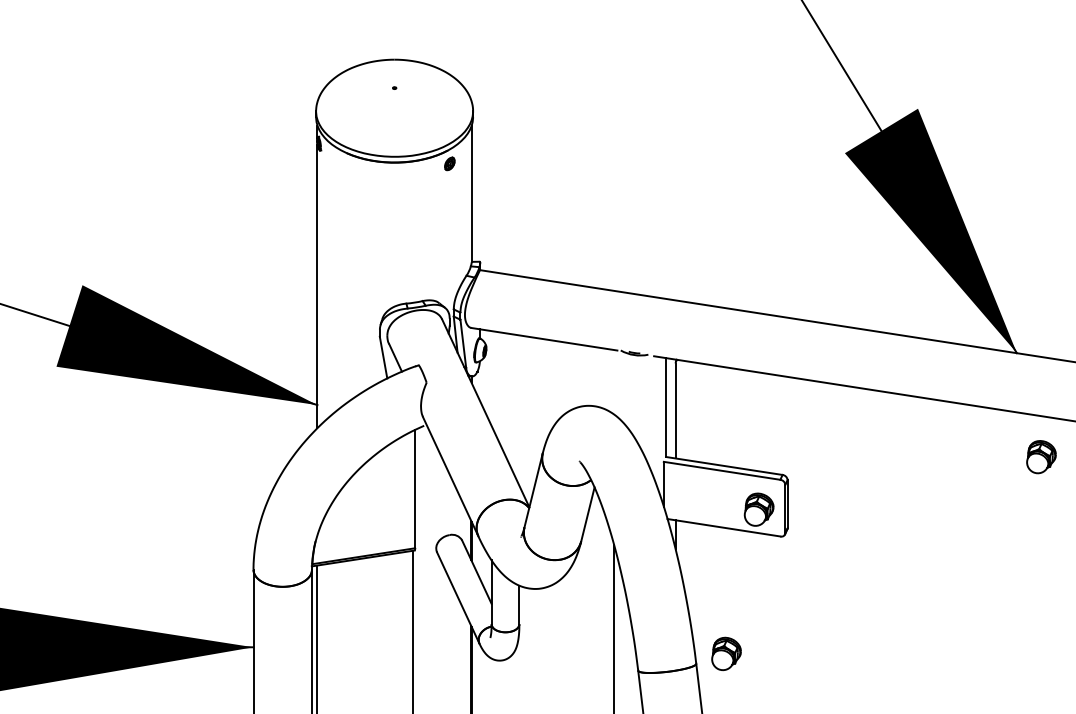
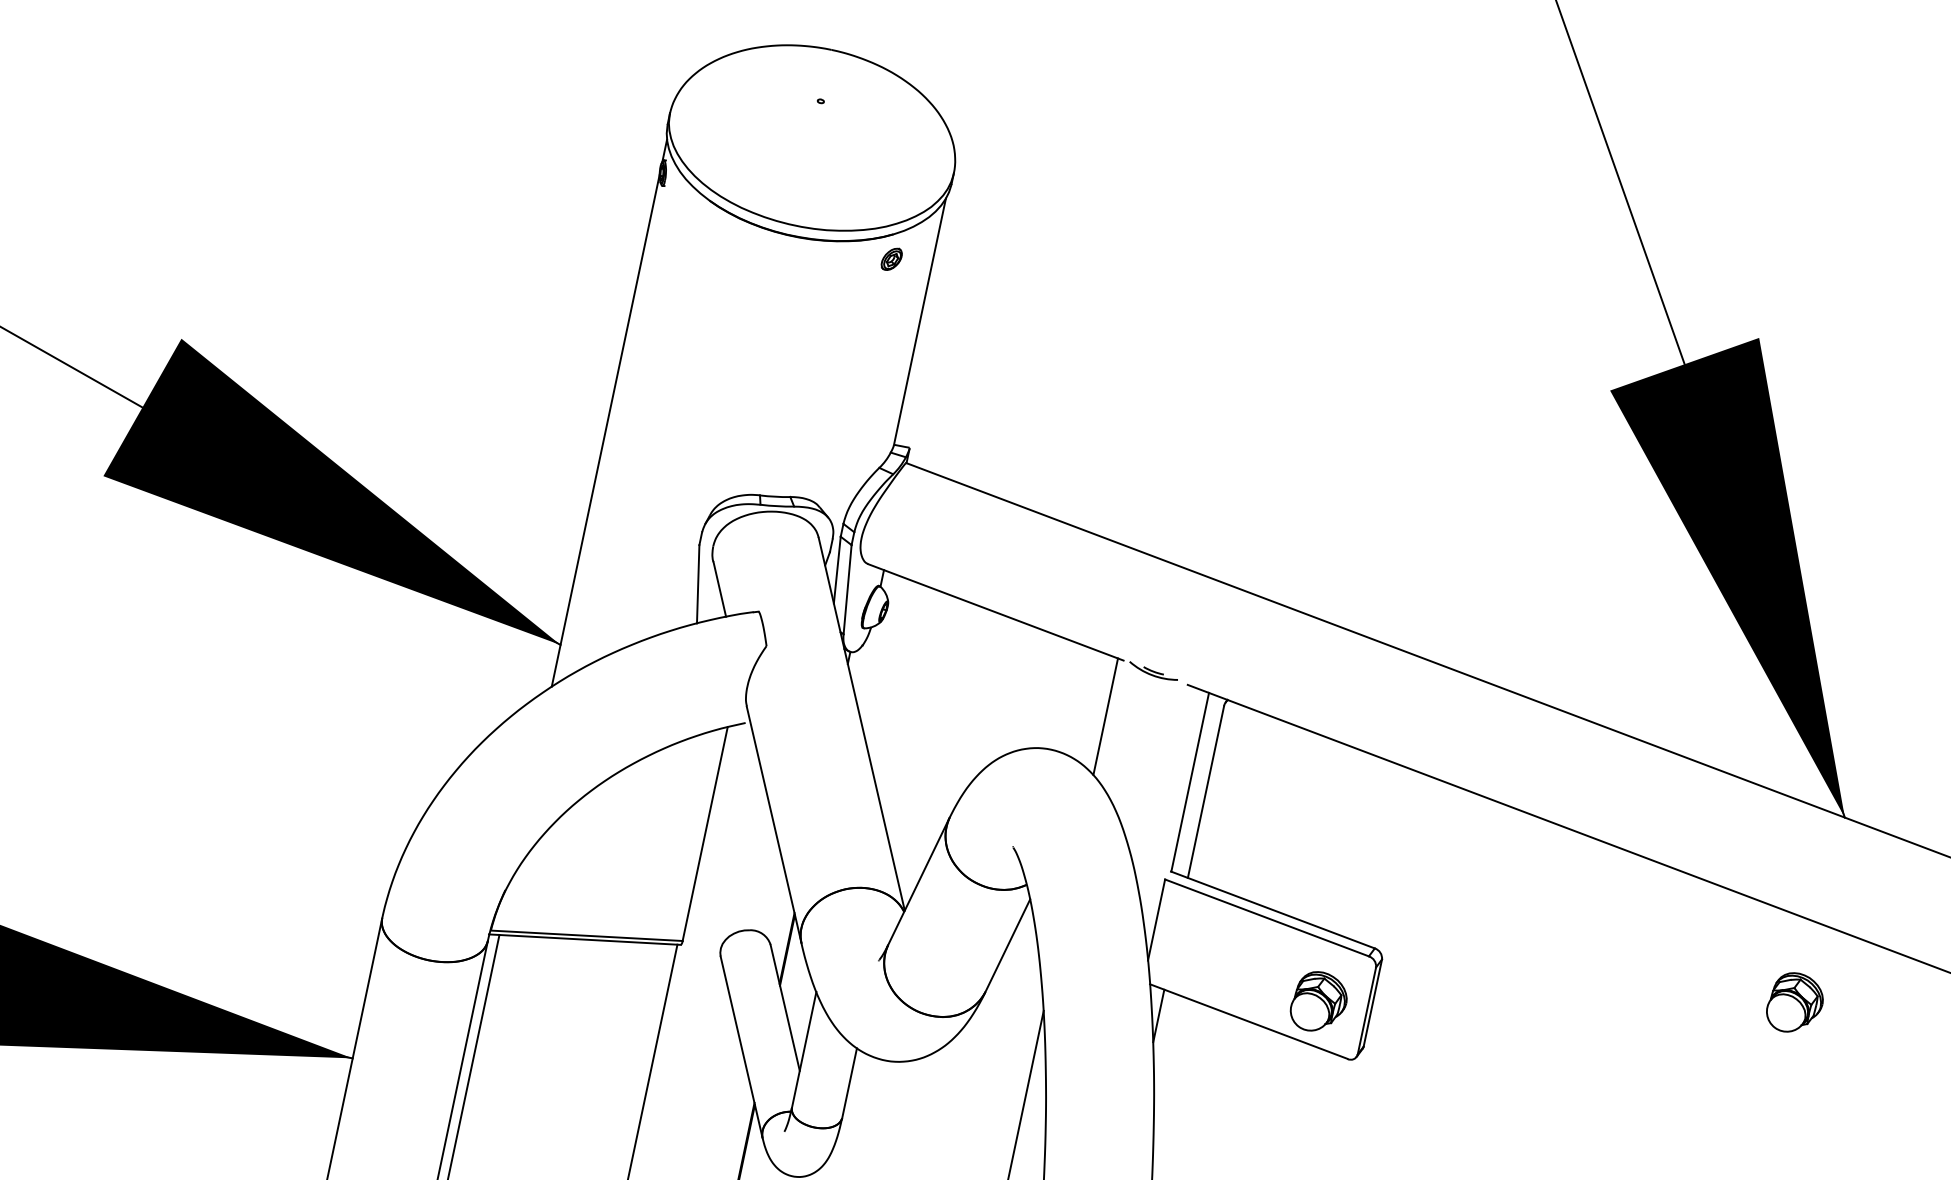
line: (614, 382) -> (1106, 717), added
part: (1041, 457) -> (1795, 1004), moved

